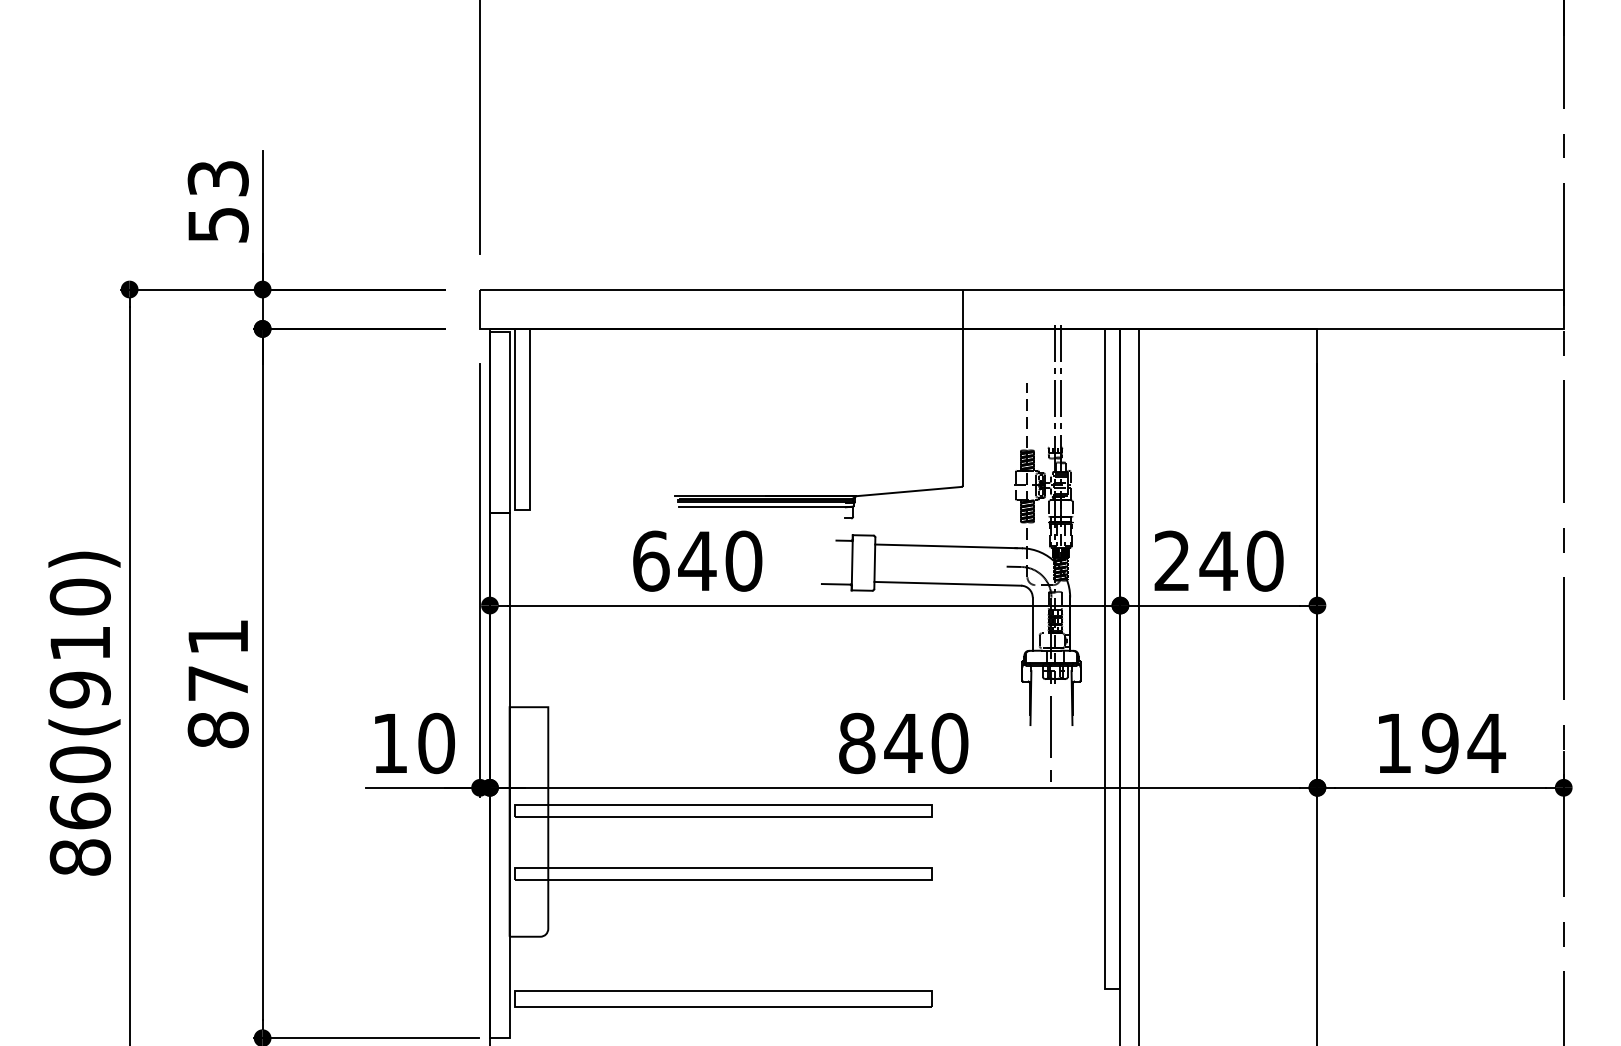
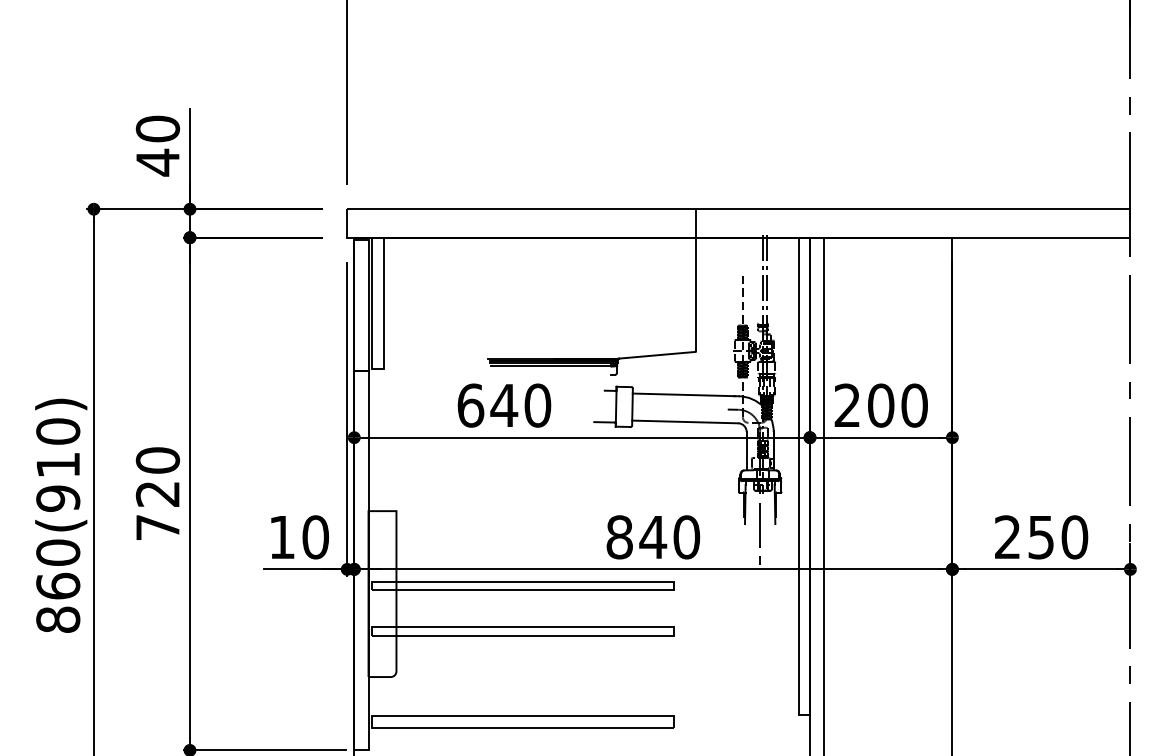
text: (217, 201) -> (157, 145), 53 -> 40
text: (1217, 561) -> (880, 405), 240 -> 200
text: (217, 682) -> (157, 493), 871 -> 720
text: (1440, 743) -> (1041, 537), 194 -> 250

